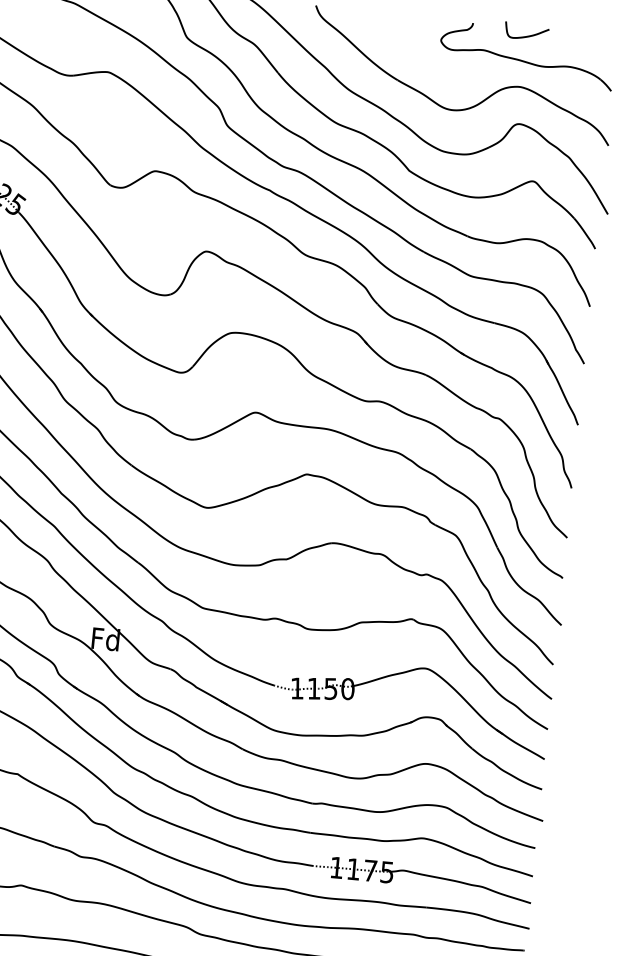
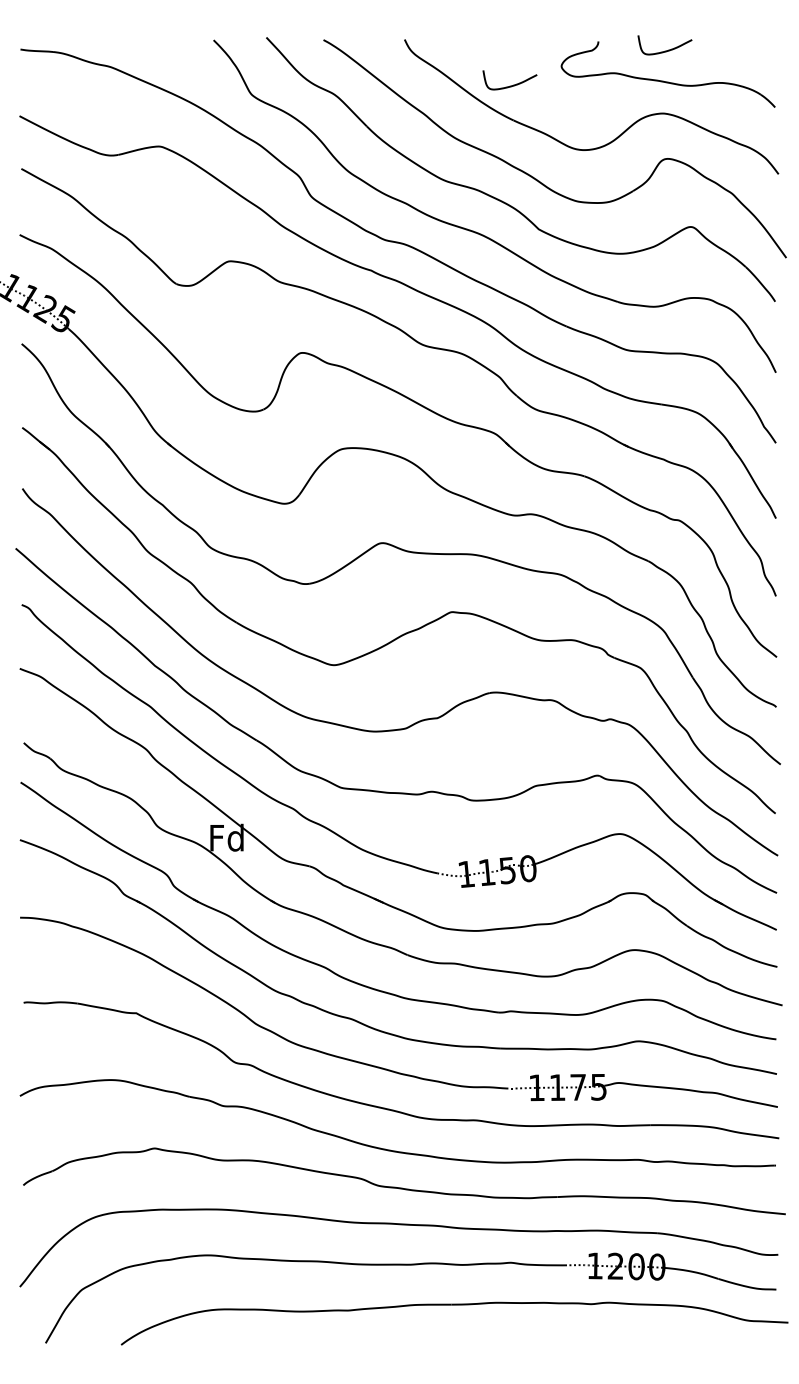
curve: (397, 51) -> (509, 85), added

